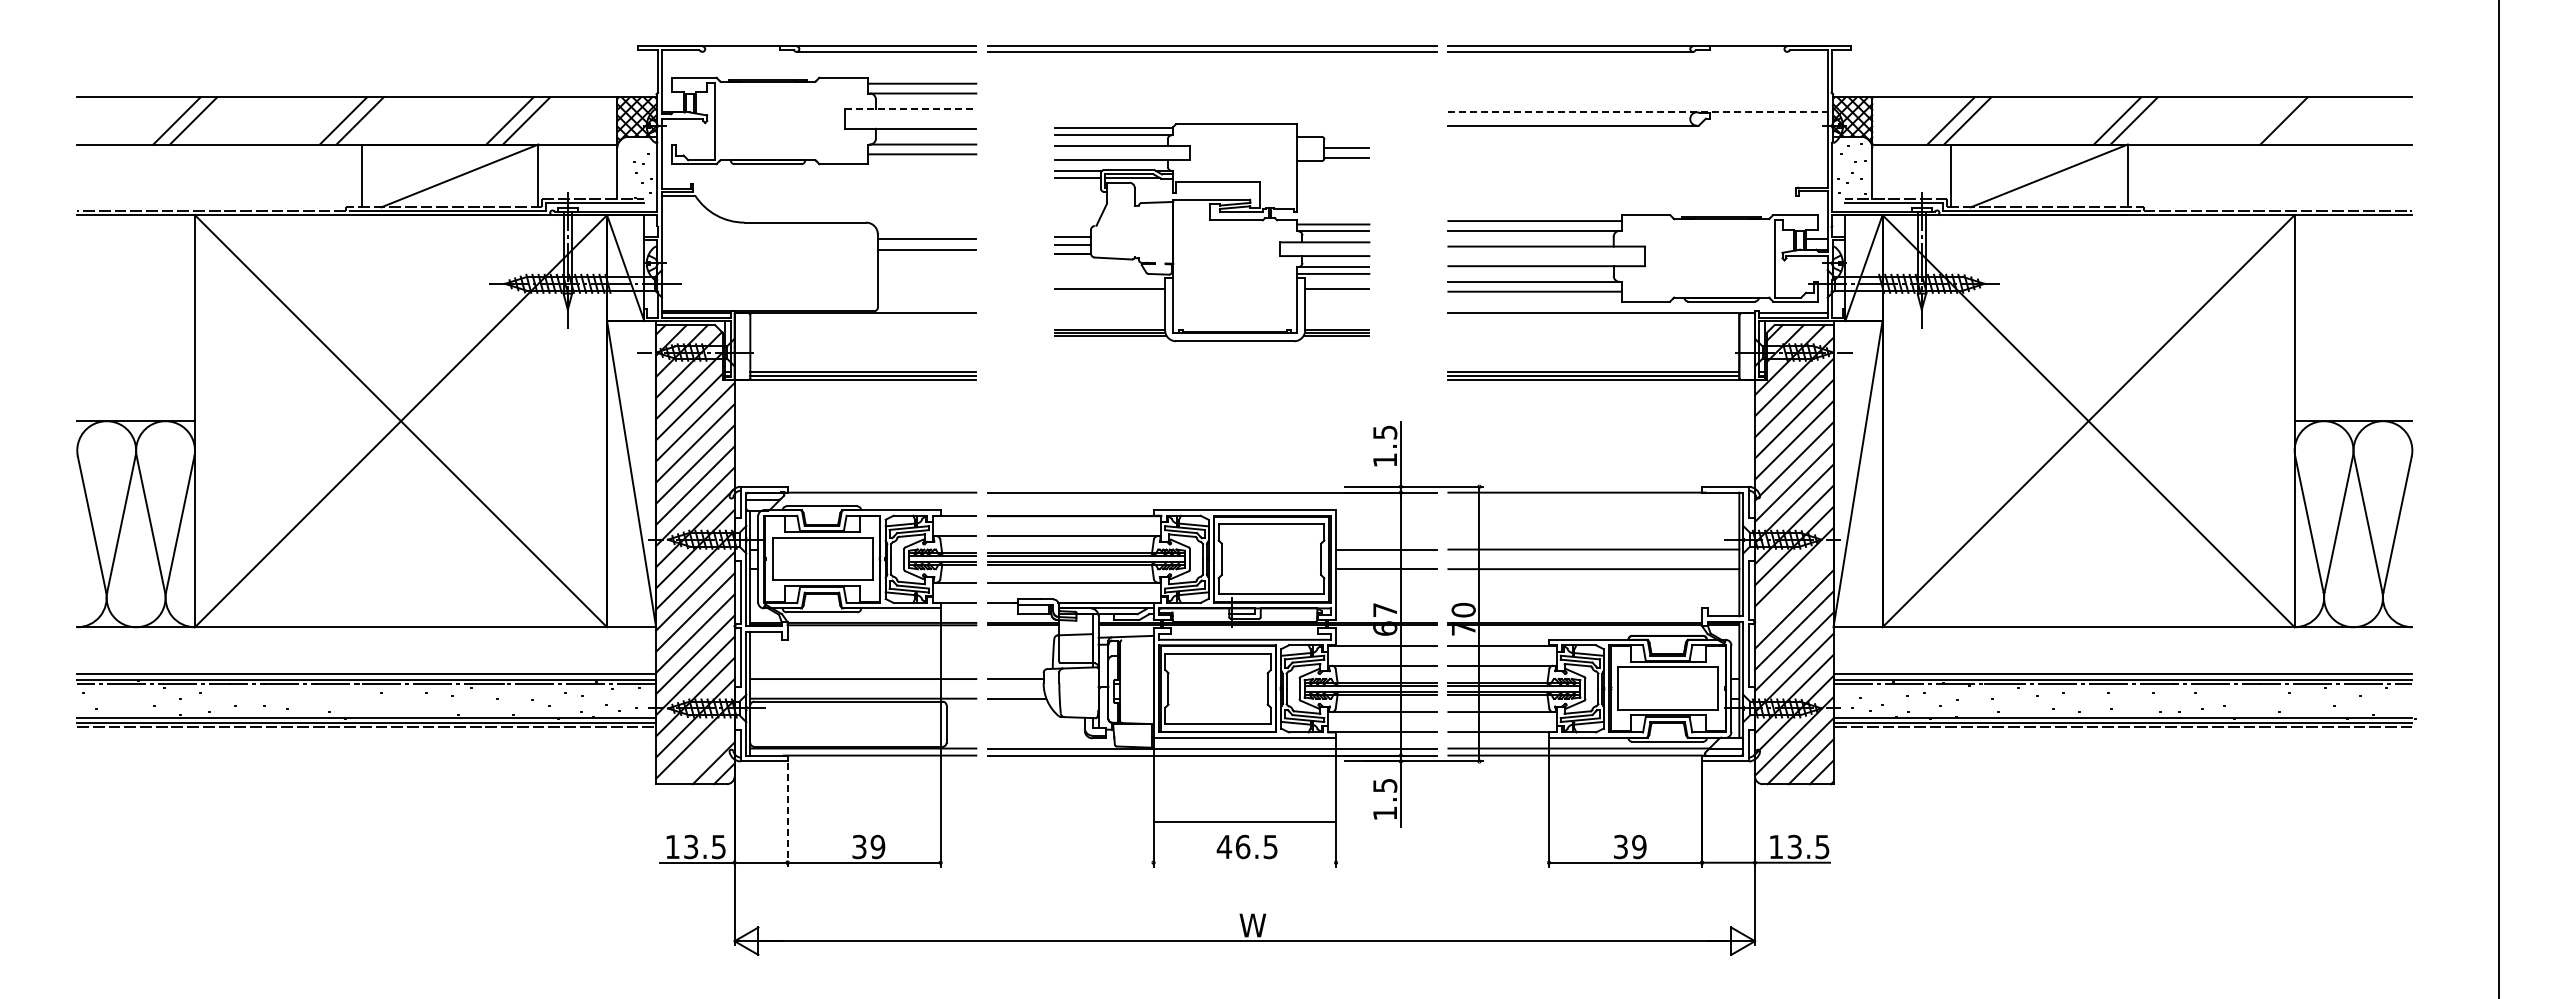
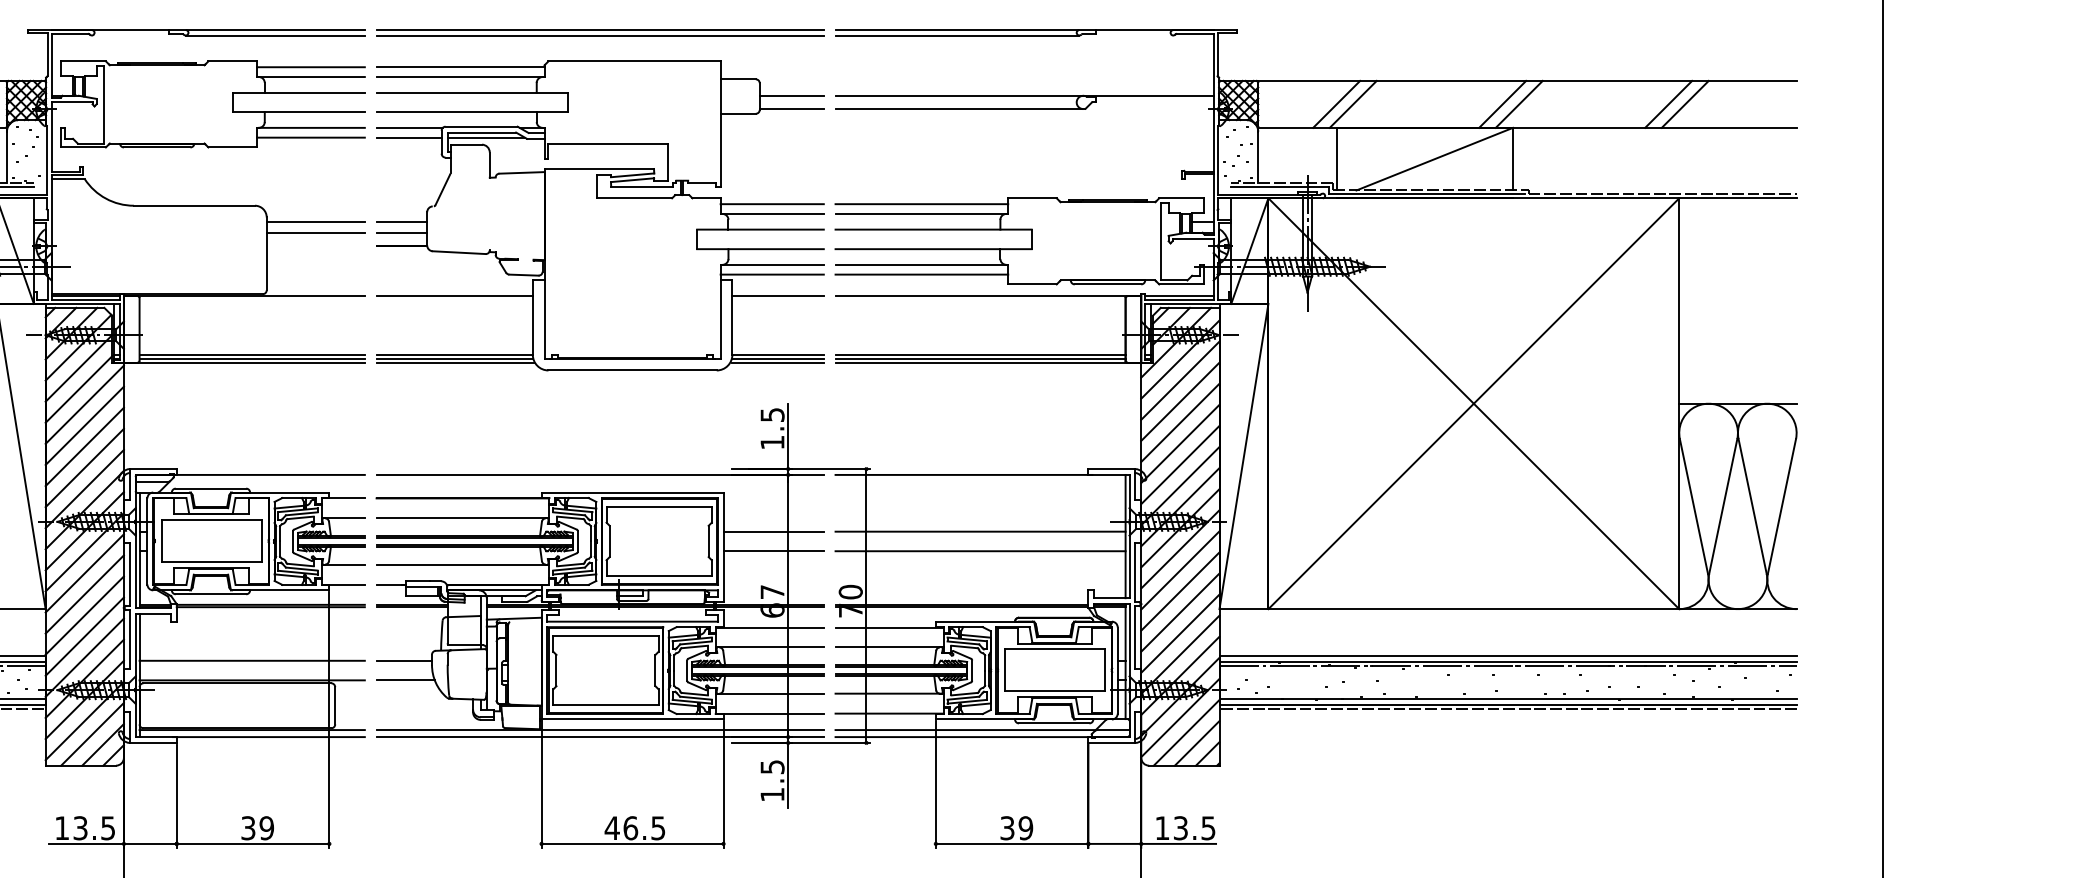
line: (910, 109) -> (299, 92), dashed -> solid
line: (1638, 112) -> (1025, 95), dashed -> solid
line: (2300, 120) -> (1685, 103), added
part: (1212, 232) -> (600, 215), size x1.43
line: (1794, 588) -> (1180, 570), added
line: (702, 752) -> (91, 734), added
line: (787, 815) -> (176, 796), dashed -> solid
line: (1244, 821) -> (632, 843), moved

